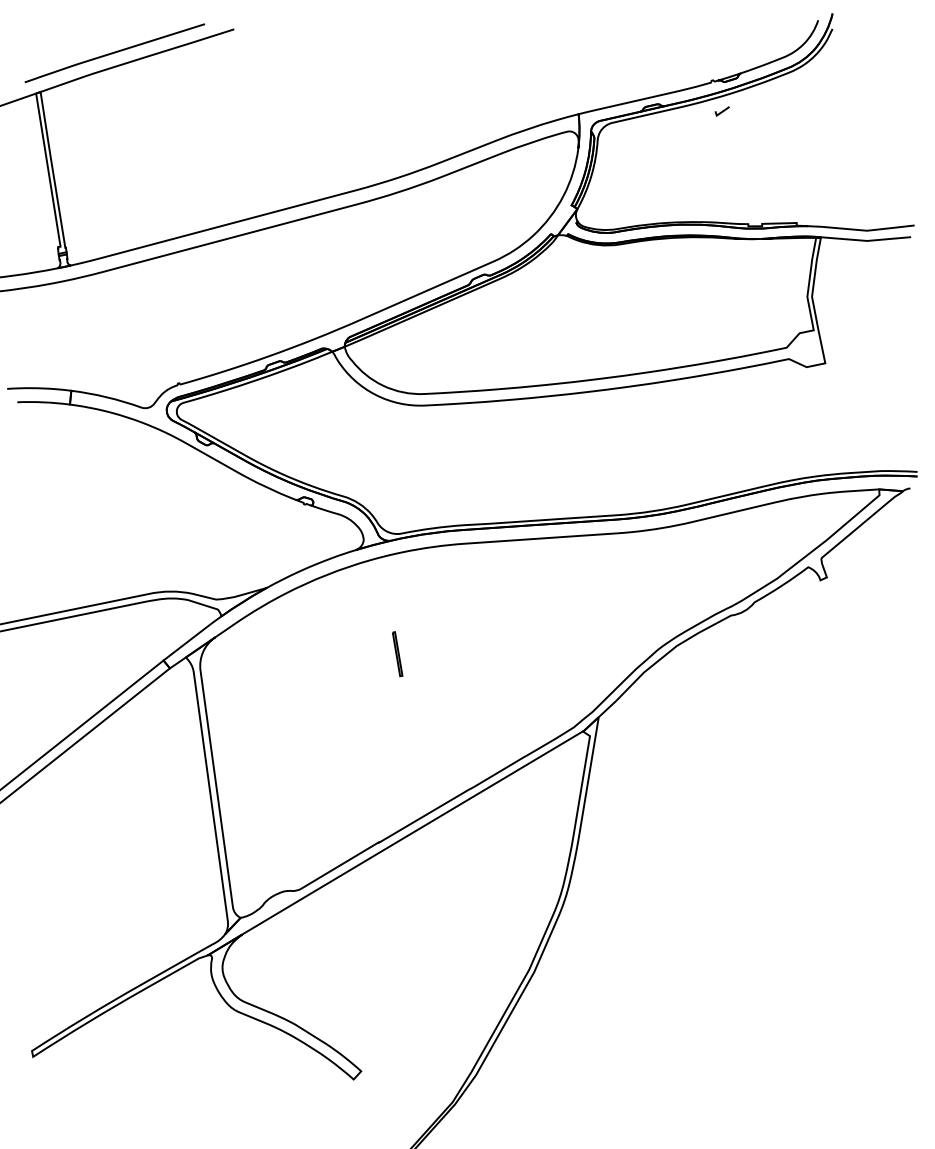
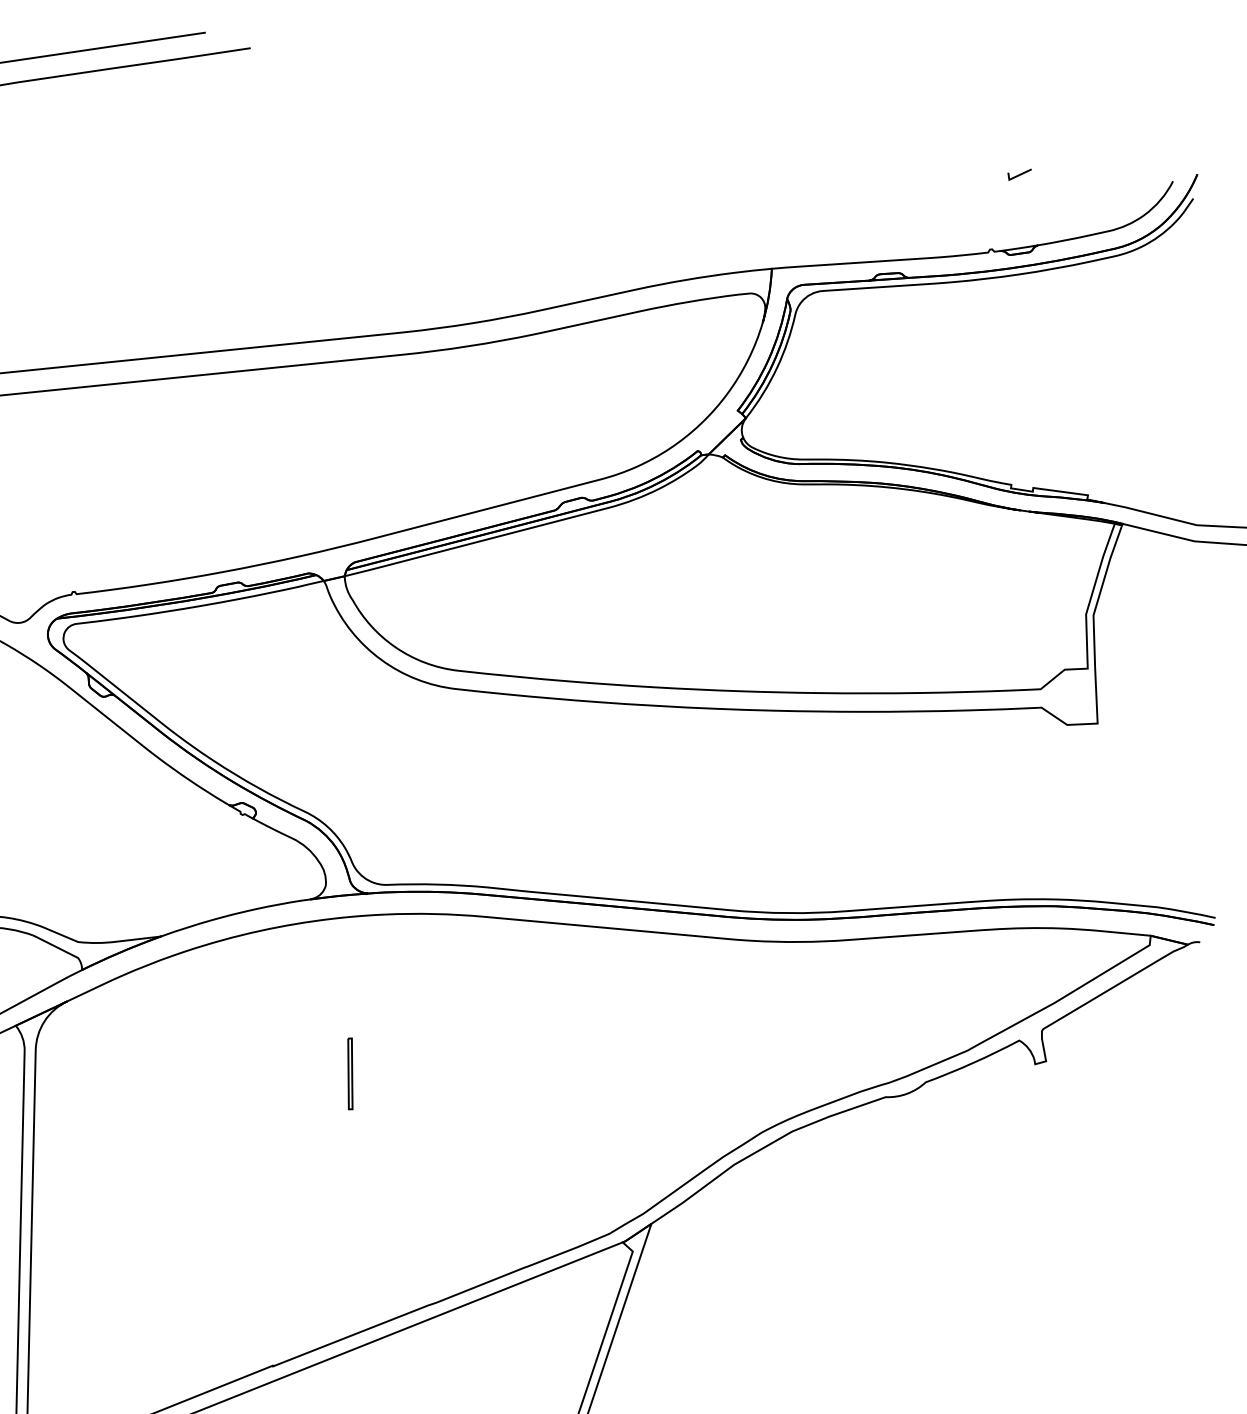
line: (721, 111) -> (1017, 174), moved

